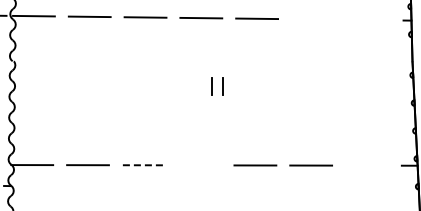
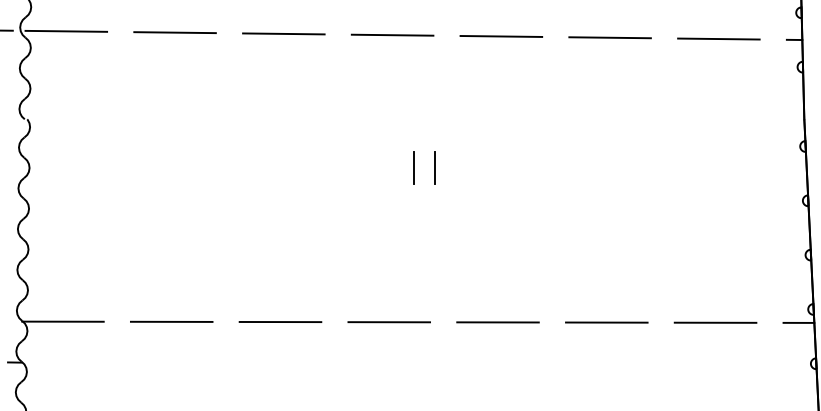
line: (312, 19) -> (609, 37), added
line: (368, 19) -> (718, 37), added
line: (143, 165) -> (279, 322), dashed -> solid
line: (199, 165) -> (389, 322), added
line: (366, 165) -> (714, 322), added

